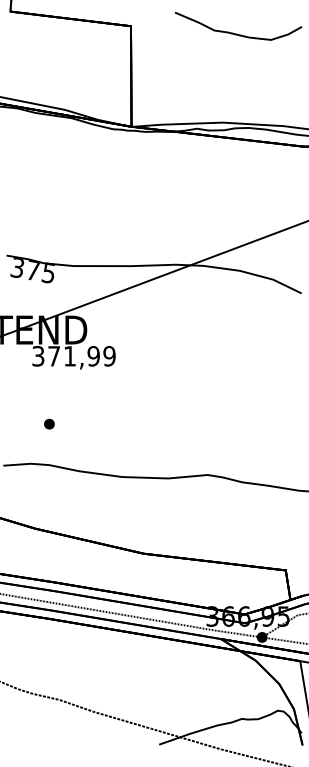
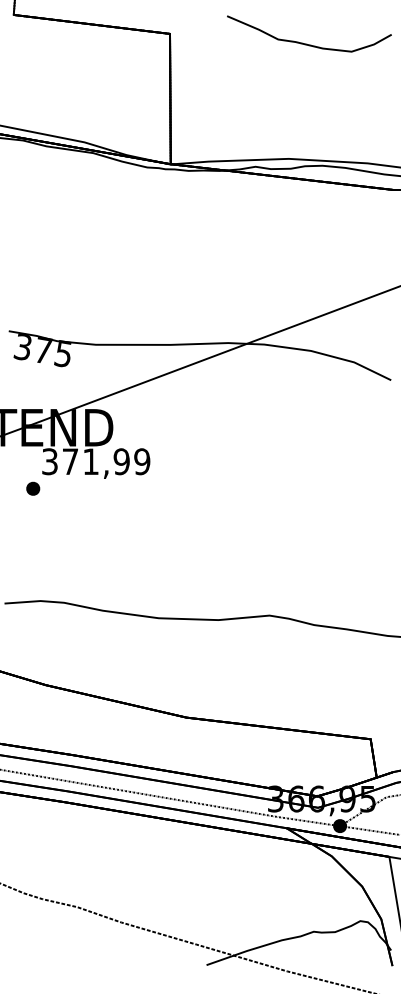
part: (49, 423) -> (33, 487), moved

